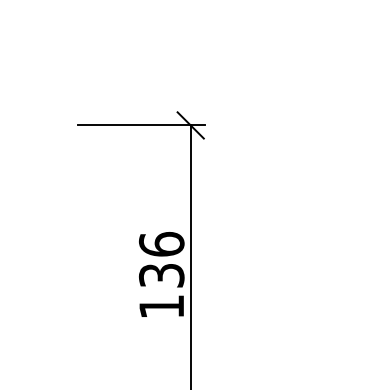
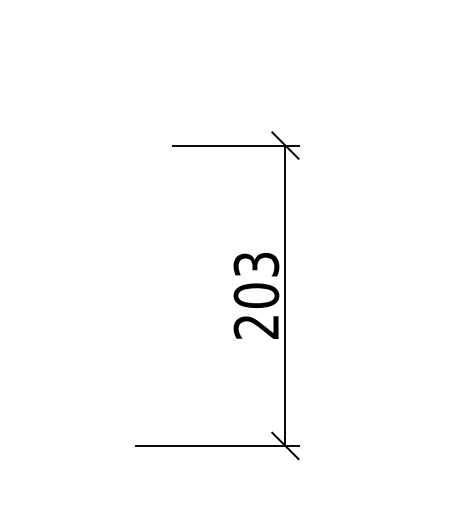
text: (161, 275) -> (256, 295), 136 -> 203

